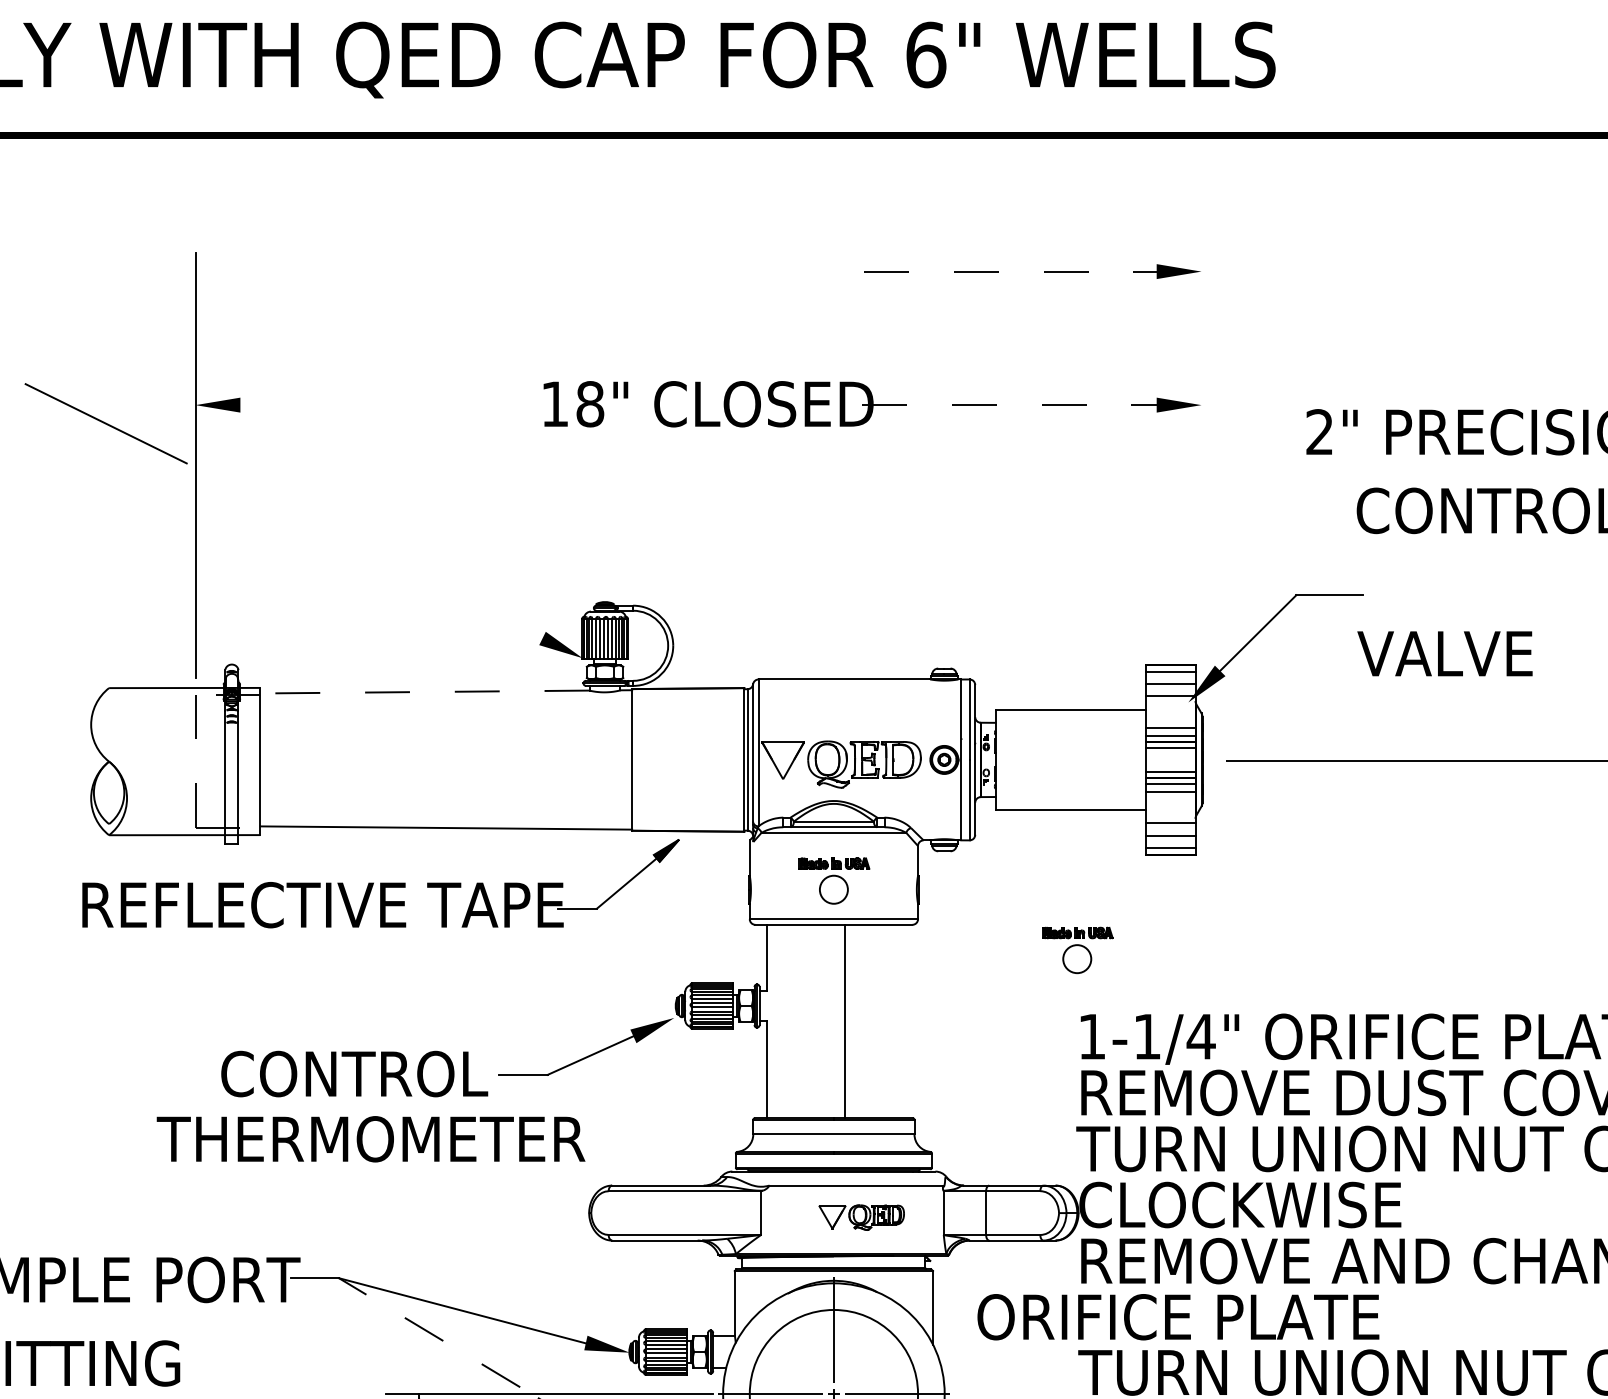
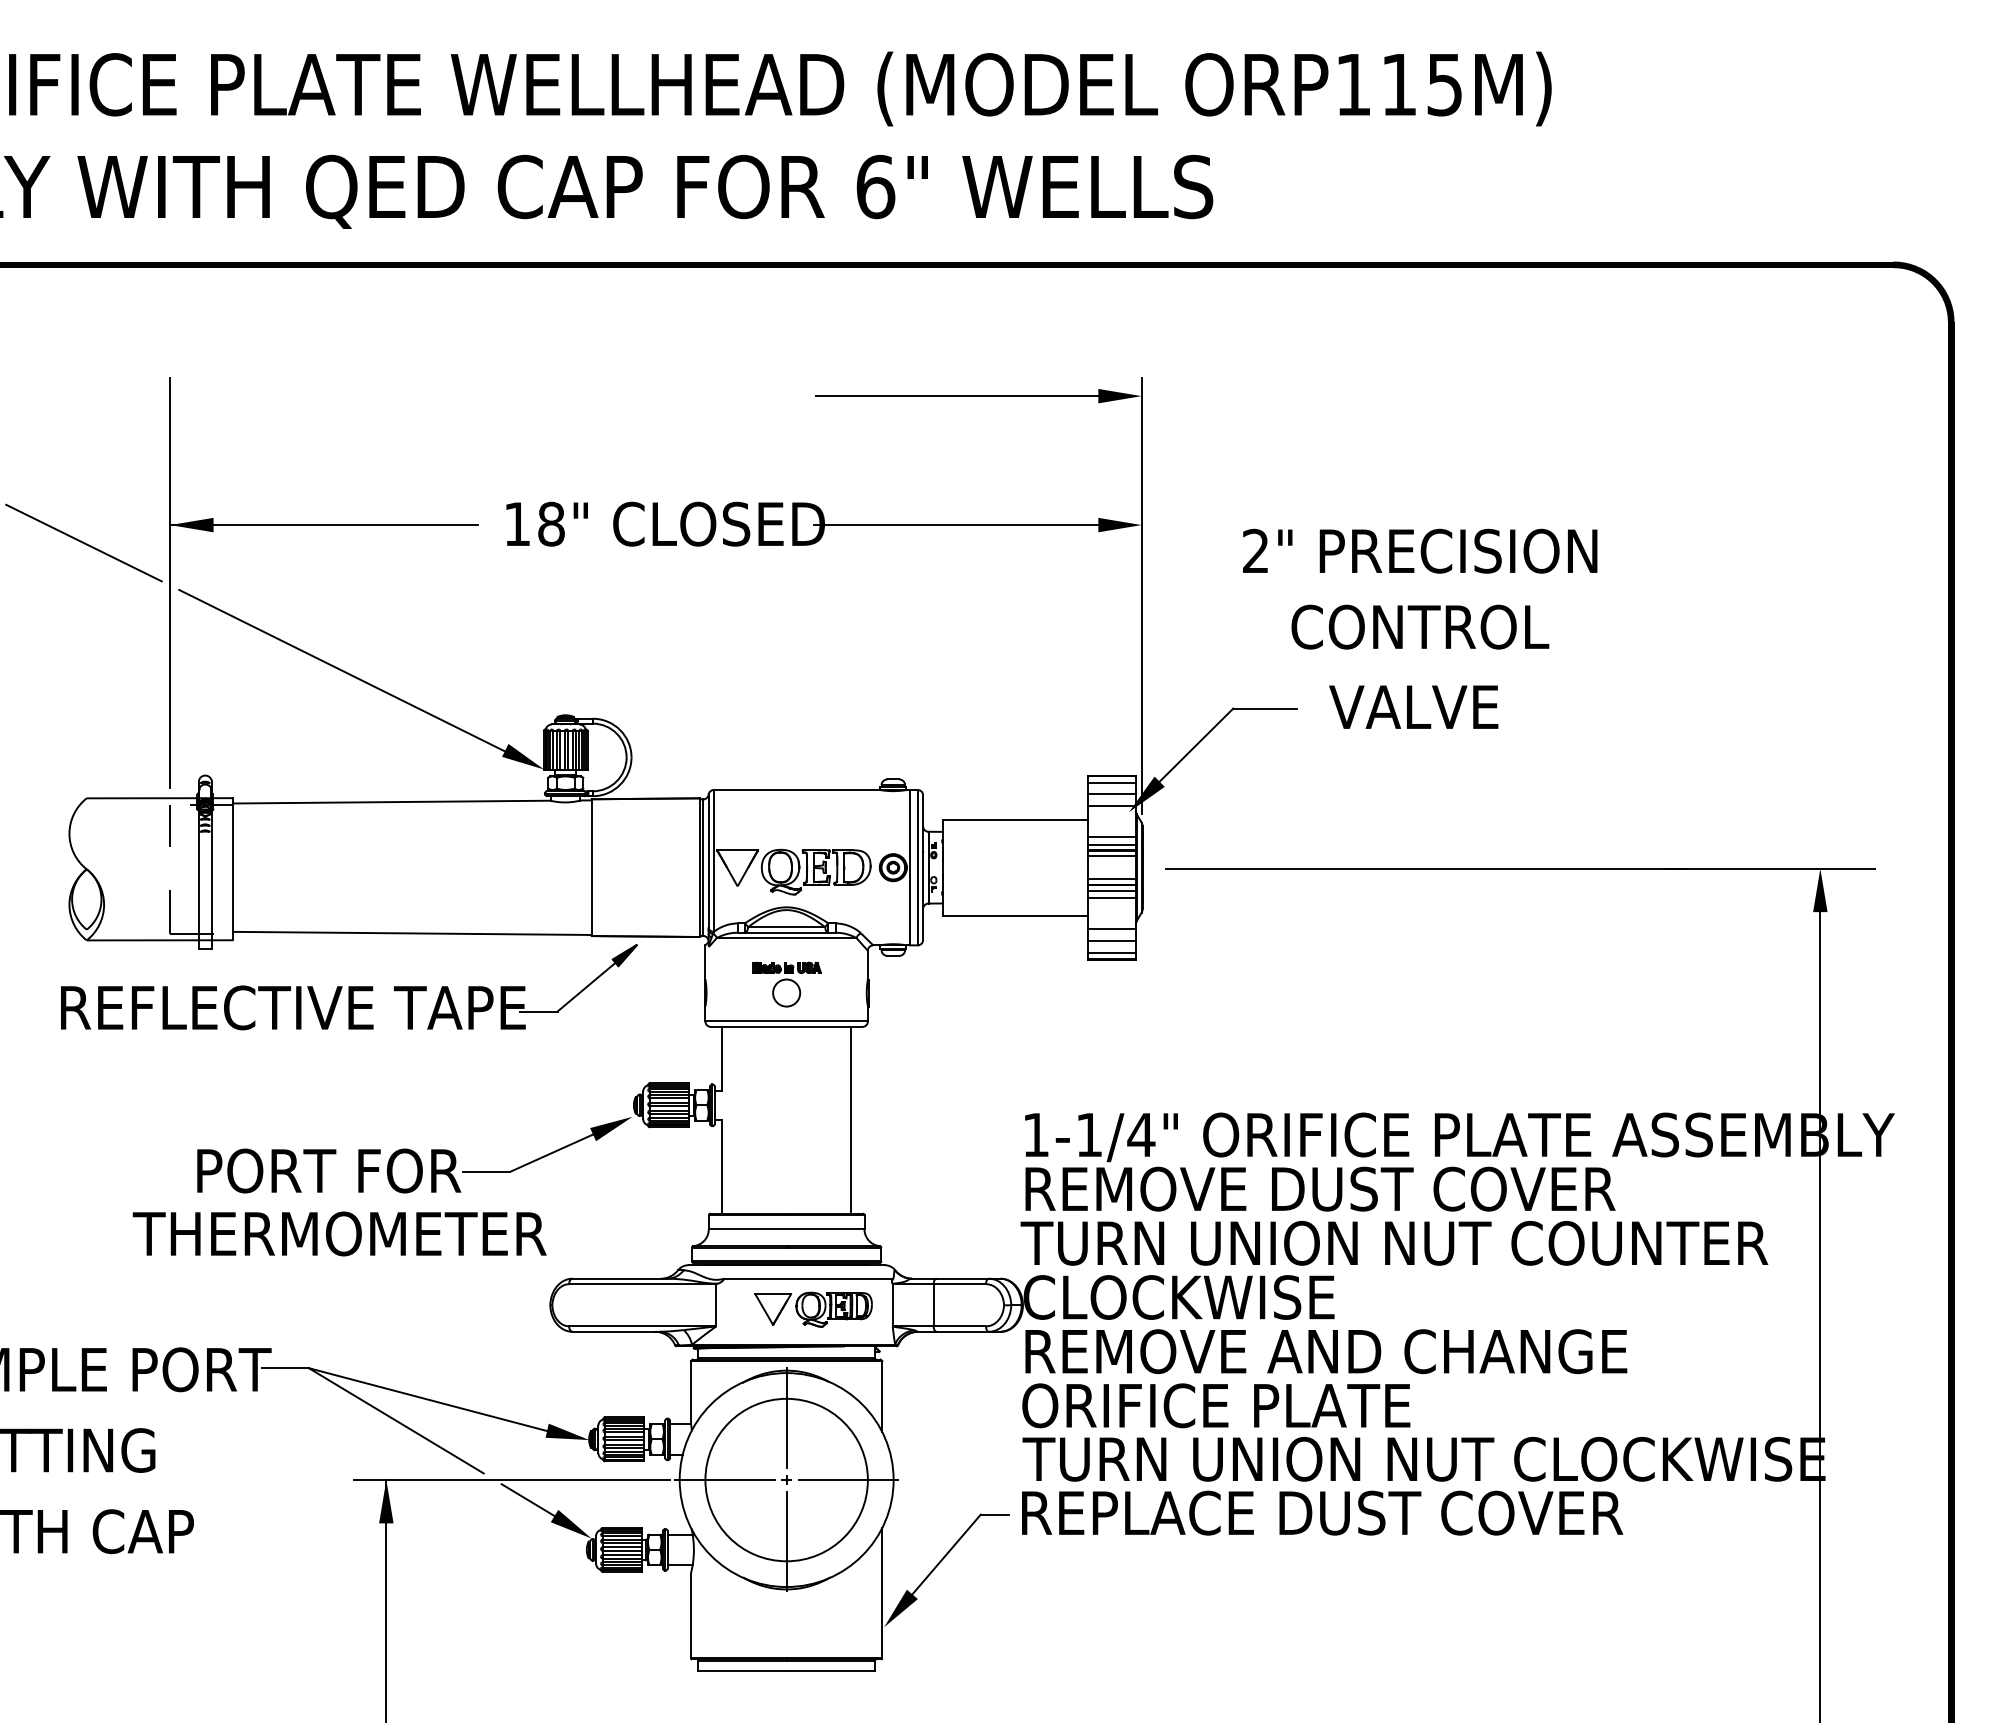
line: (1019, 271) -> (965, 396), dashed -> solid
line: (354, 405) -> (323, 525), added
line: (1018, 405) -> (964, 525), dashed -> solid
line: (1201, 478) -> (1141, 595), added
line: (373, 555) -> (342, 670), added
text: (1444, 653) -> (1413, 706), moved
line: (424, 692) -> (391, 802), dashed -> solid
part: (1077, 950) -> (1021, 1051), removed
line: (844, 1020) -> (850, 1119), moved
text: (359, 1073) -> (328, 1170), CONTROL -> PORT FOR
part: (861, 1217) -> (813, 1309), size x1.43
text: (1178, 1316) -> (1216, 1405), moved
line: (428, 1332) -> (395, 1420), dashed -> solid

